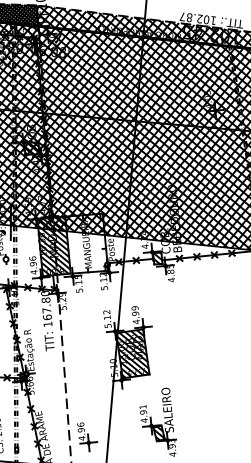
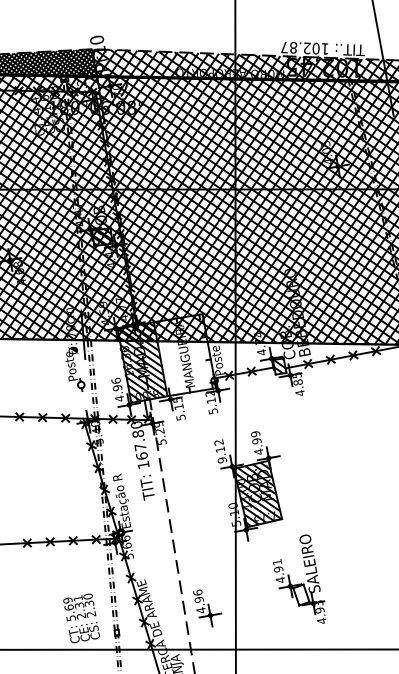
text: (107, 325) -> (221, 460), 5.12 -> 9.12
hatch: (159, 433) -> (301, 595), removed

